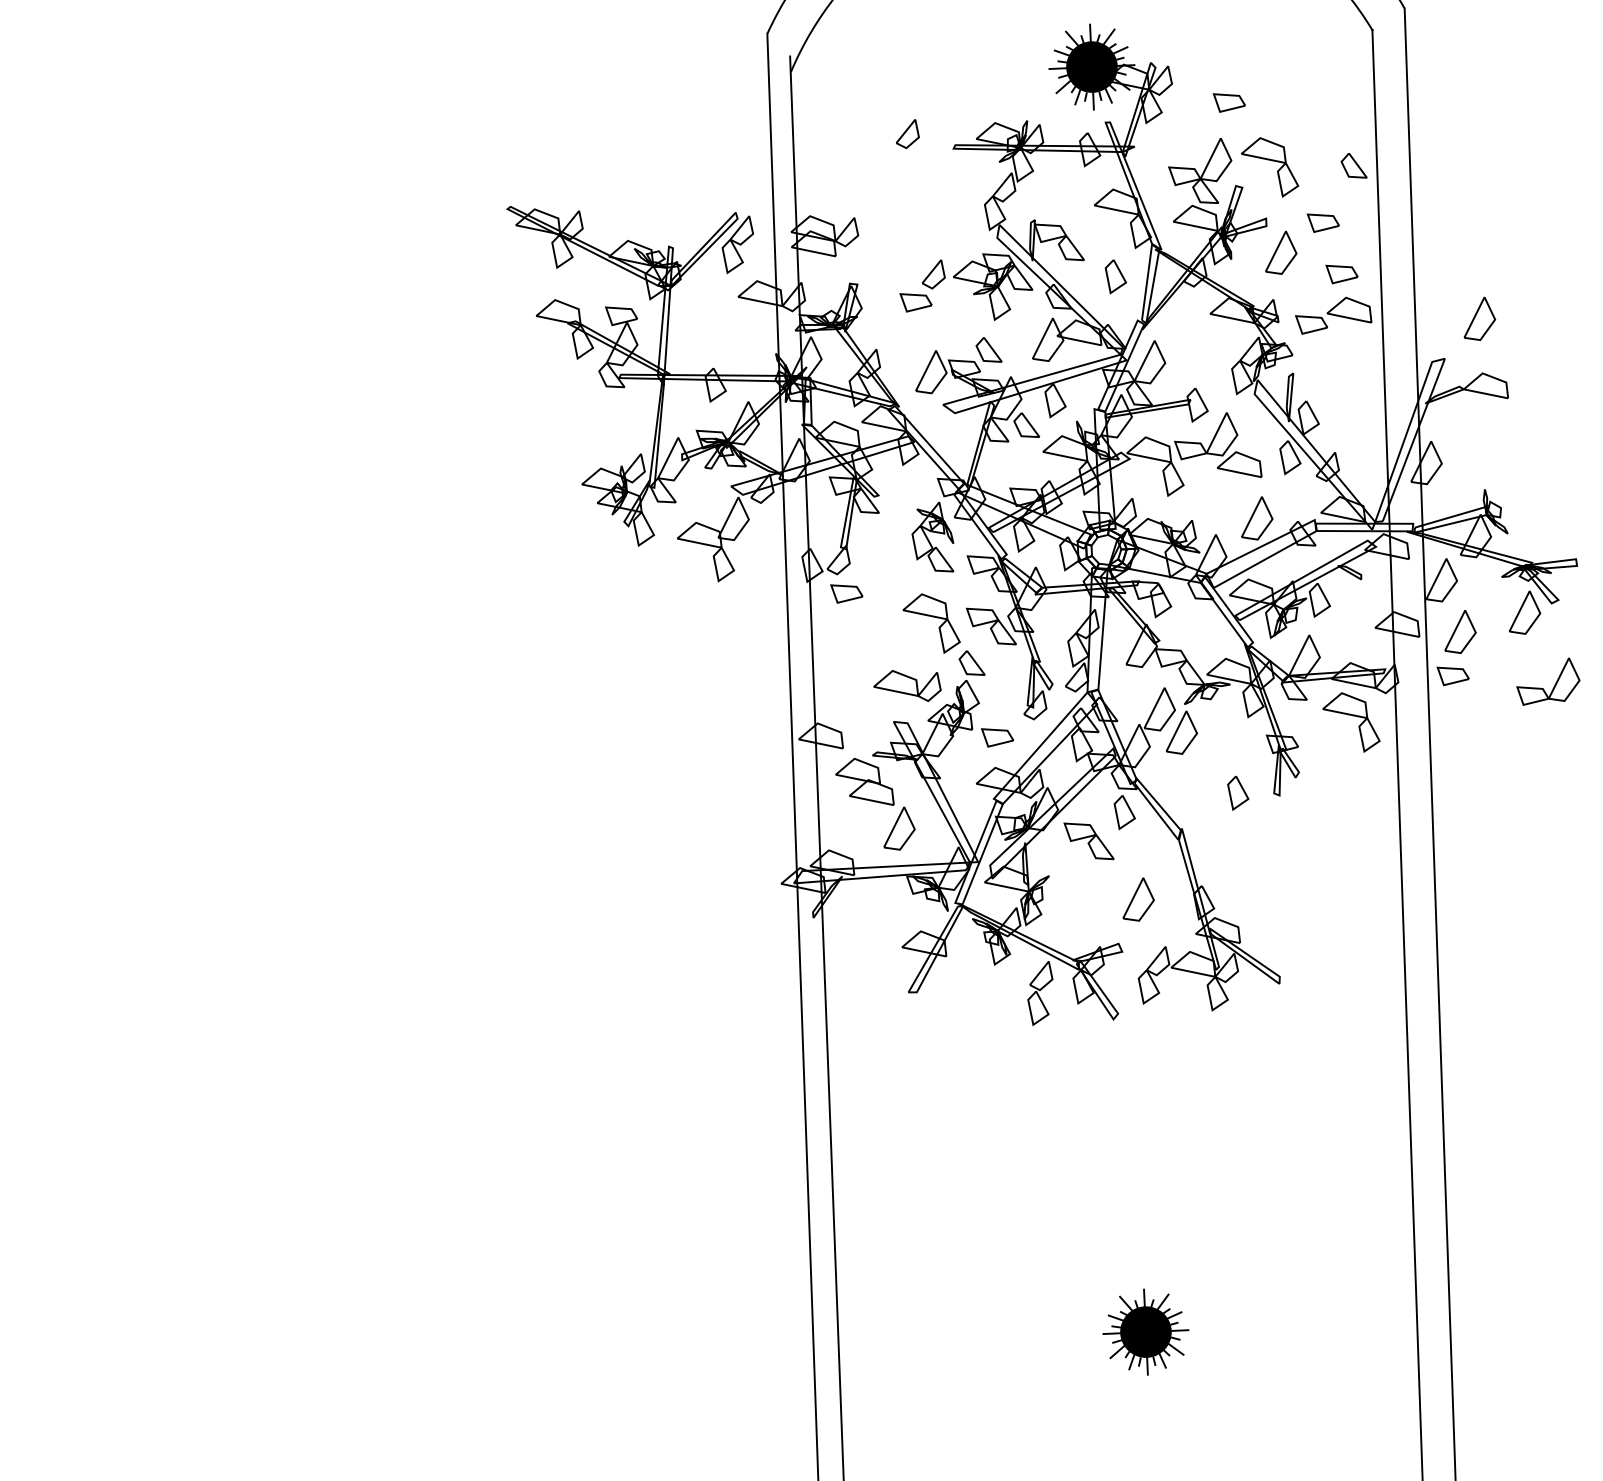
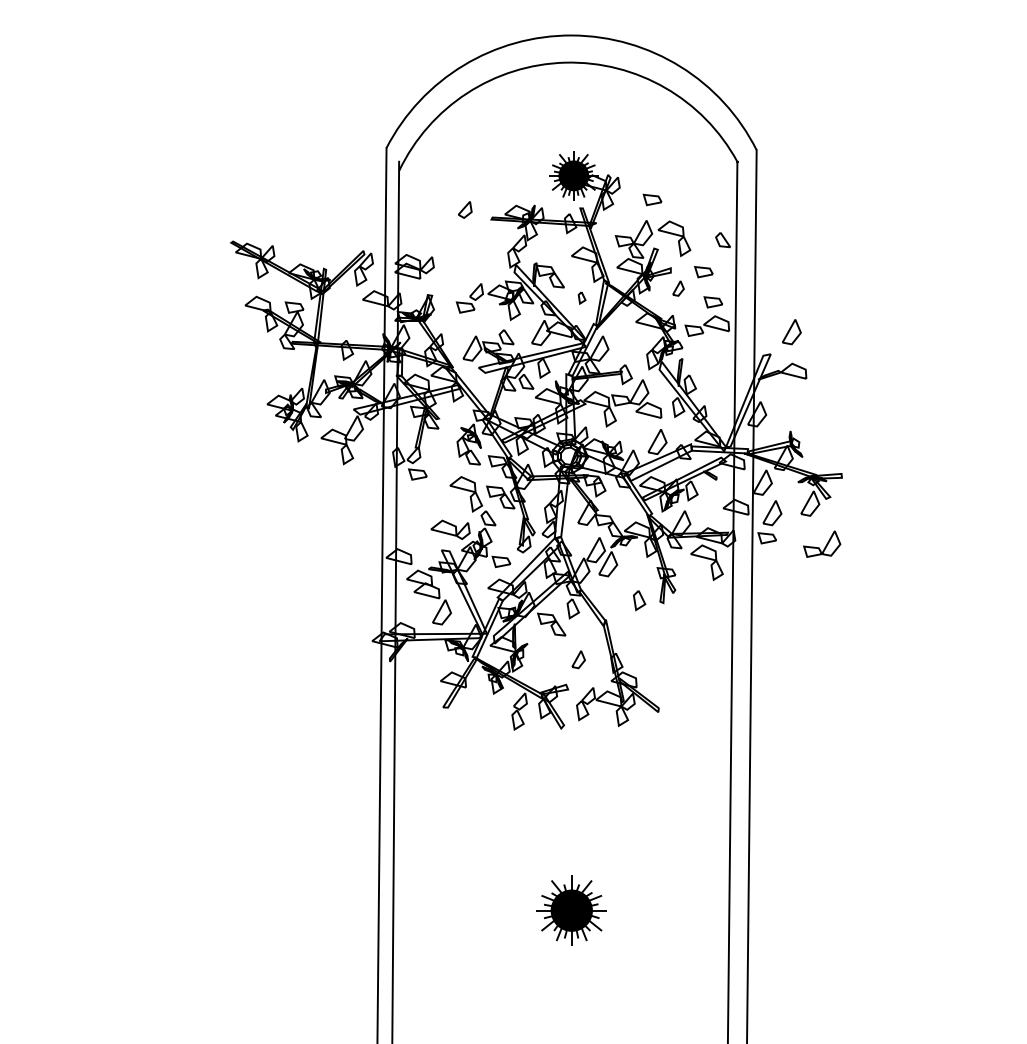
part: (1280, 252) -> (678, 288), size x0.6
part: (1114, 275) -> (581, 297), size x0.6
part: (1137, 899) -> (578, 659), size x0.7
part: (1145, 1331) -> (571, 910), size x1.4

